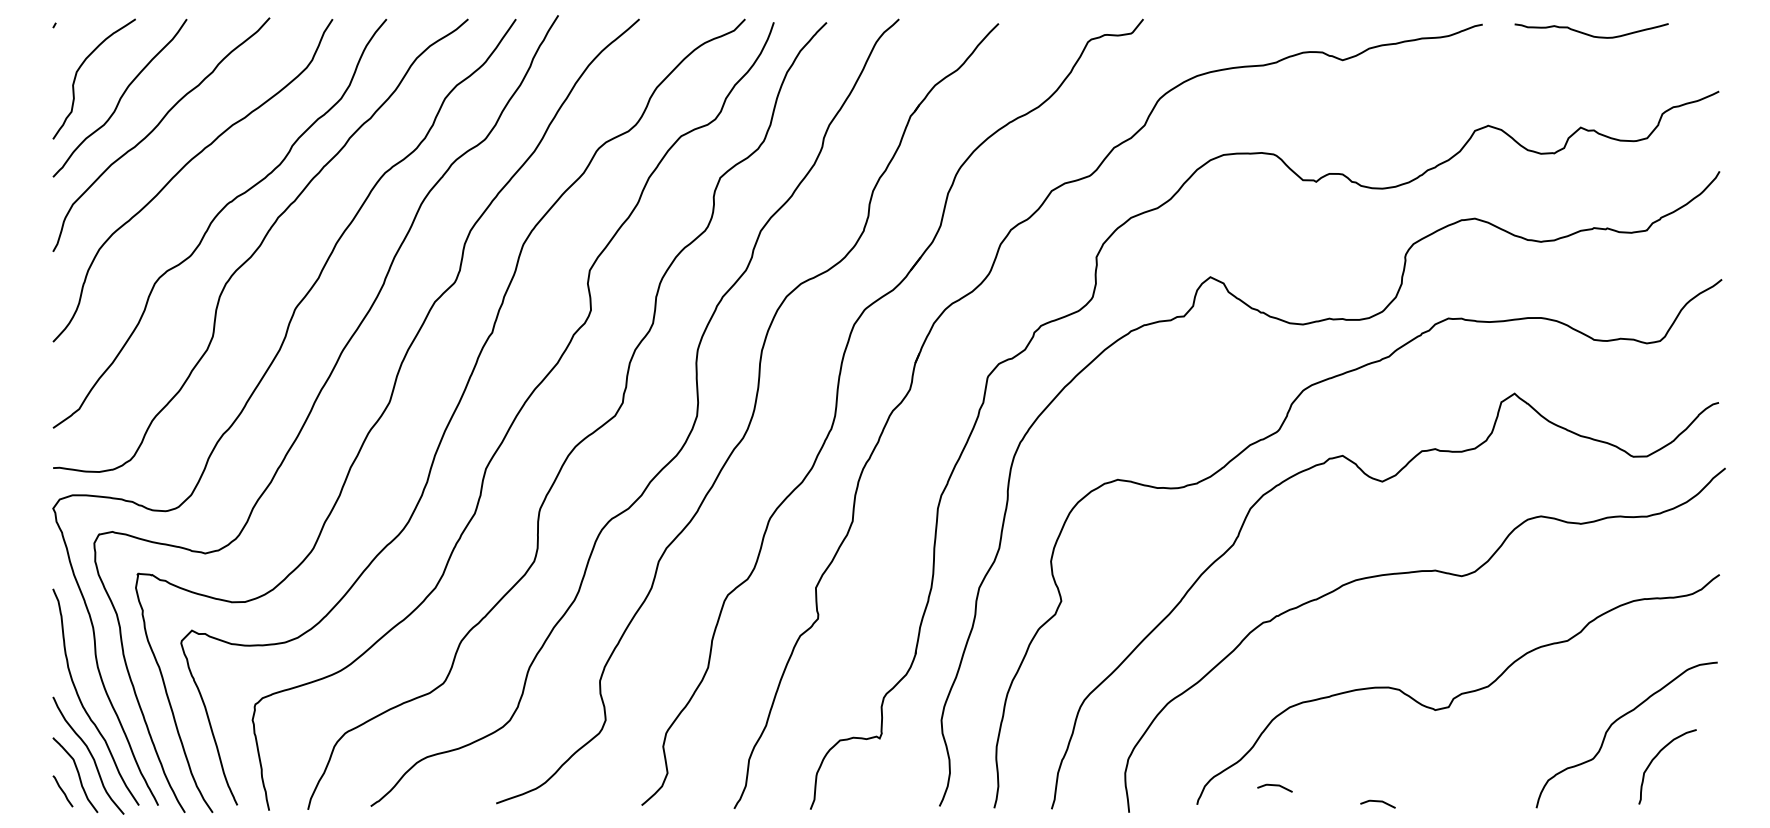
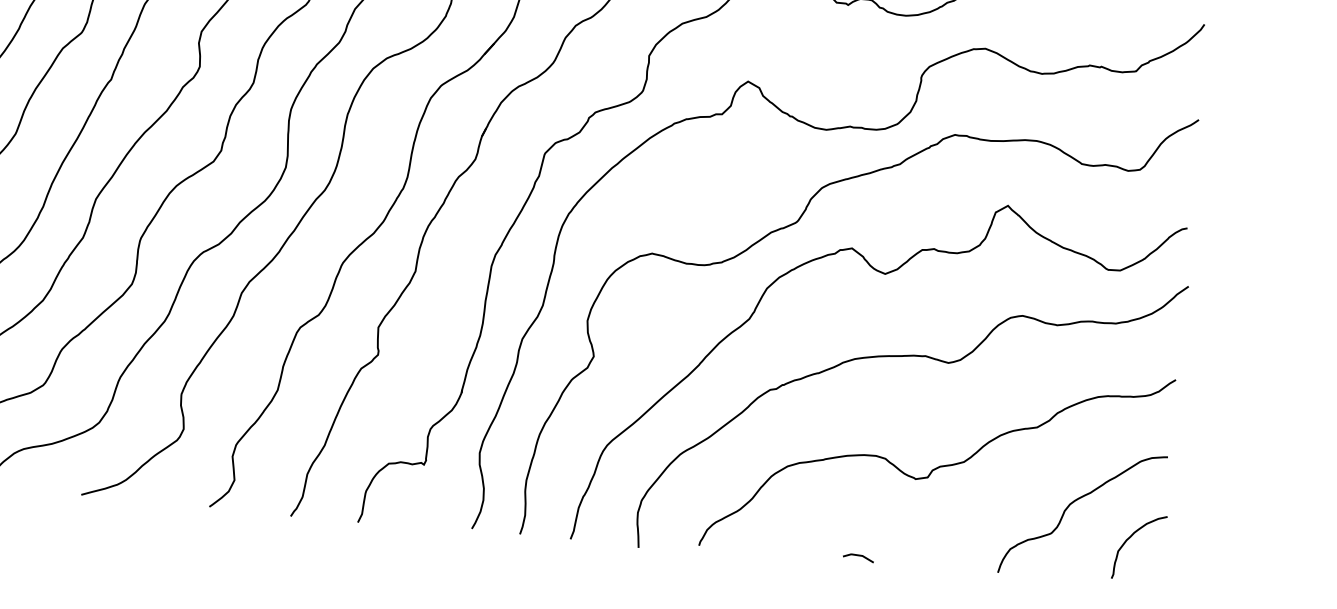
curve: (1657, 756) -> (1131, 537), moved
line: (1274, 786) -> (768, 535), removed

